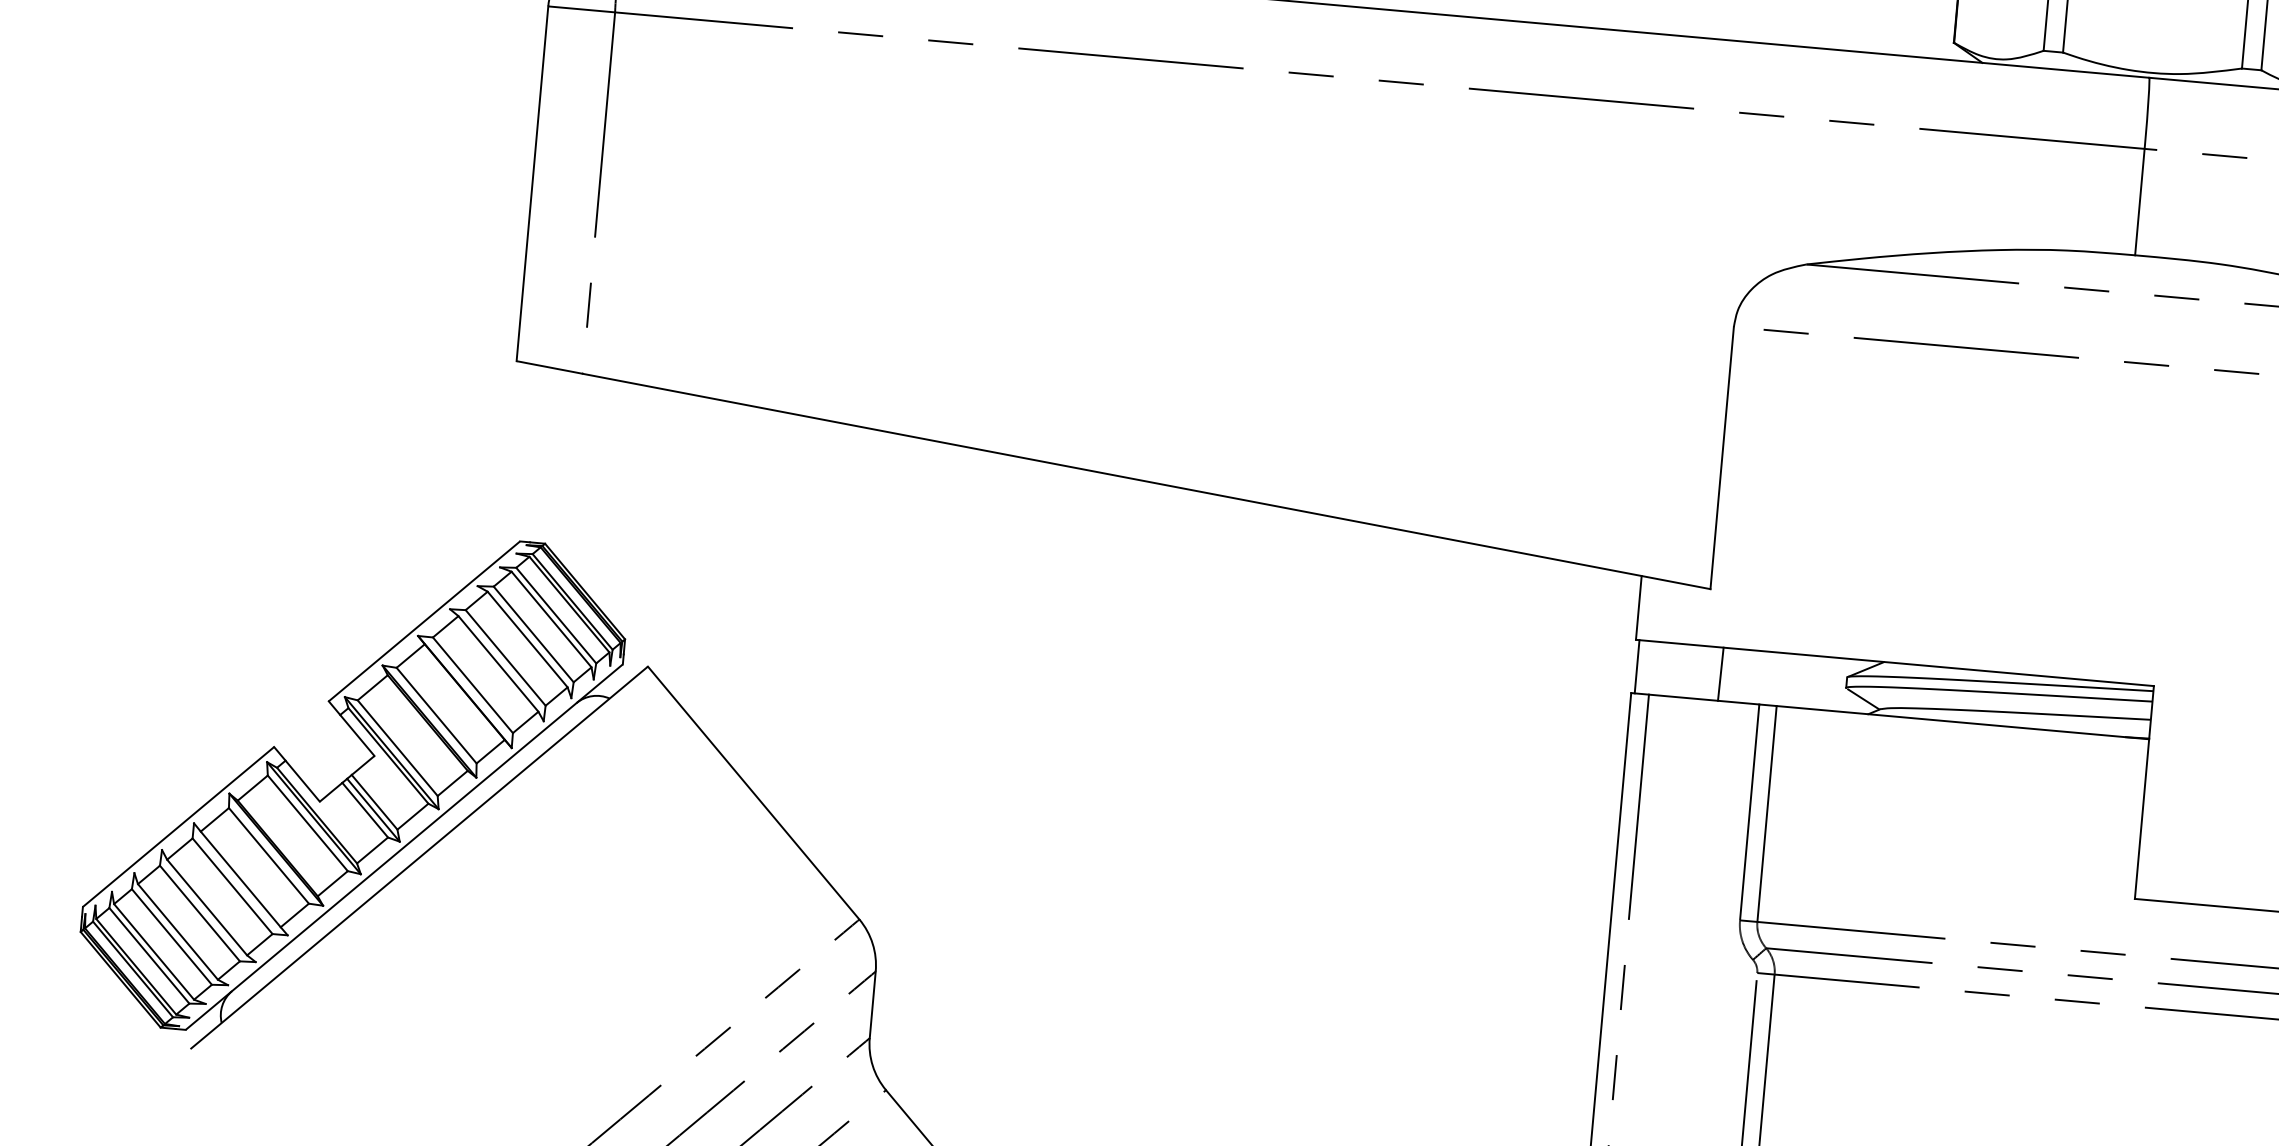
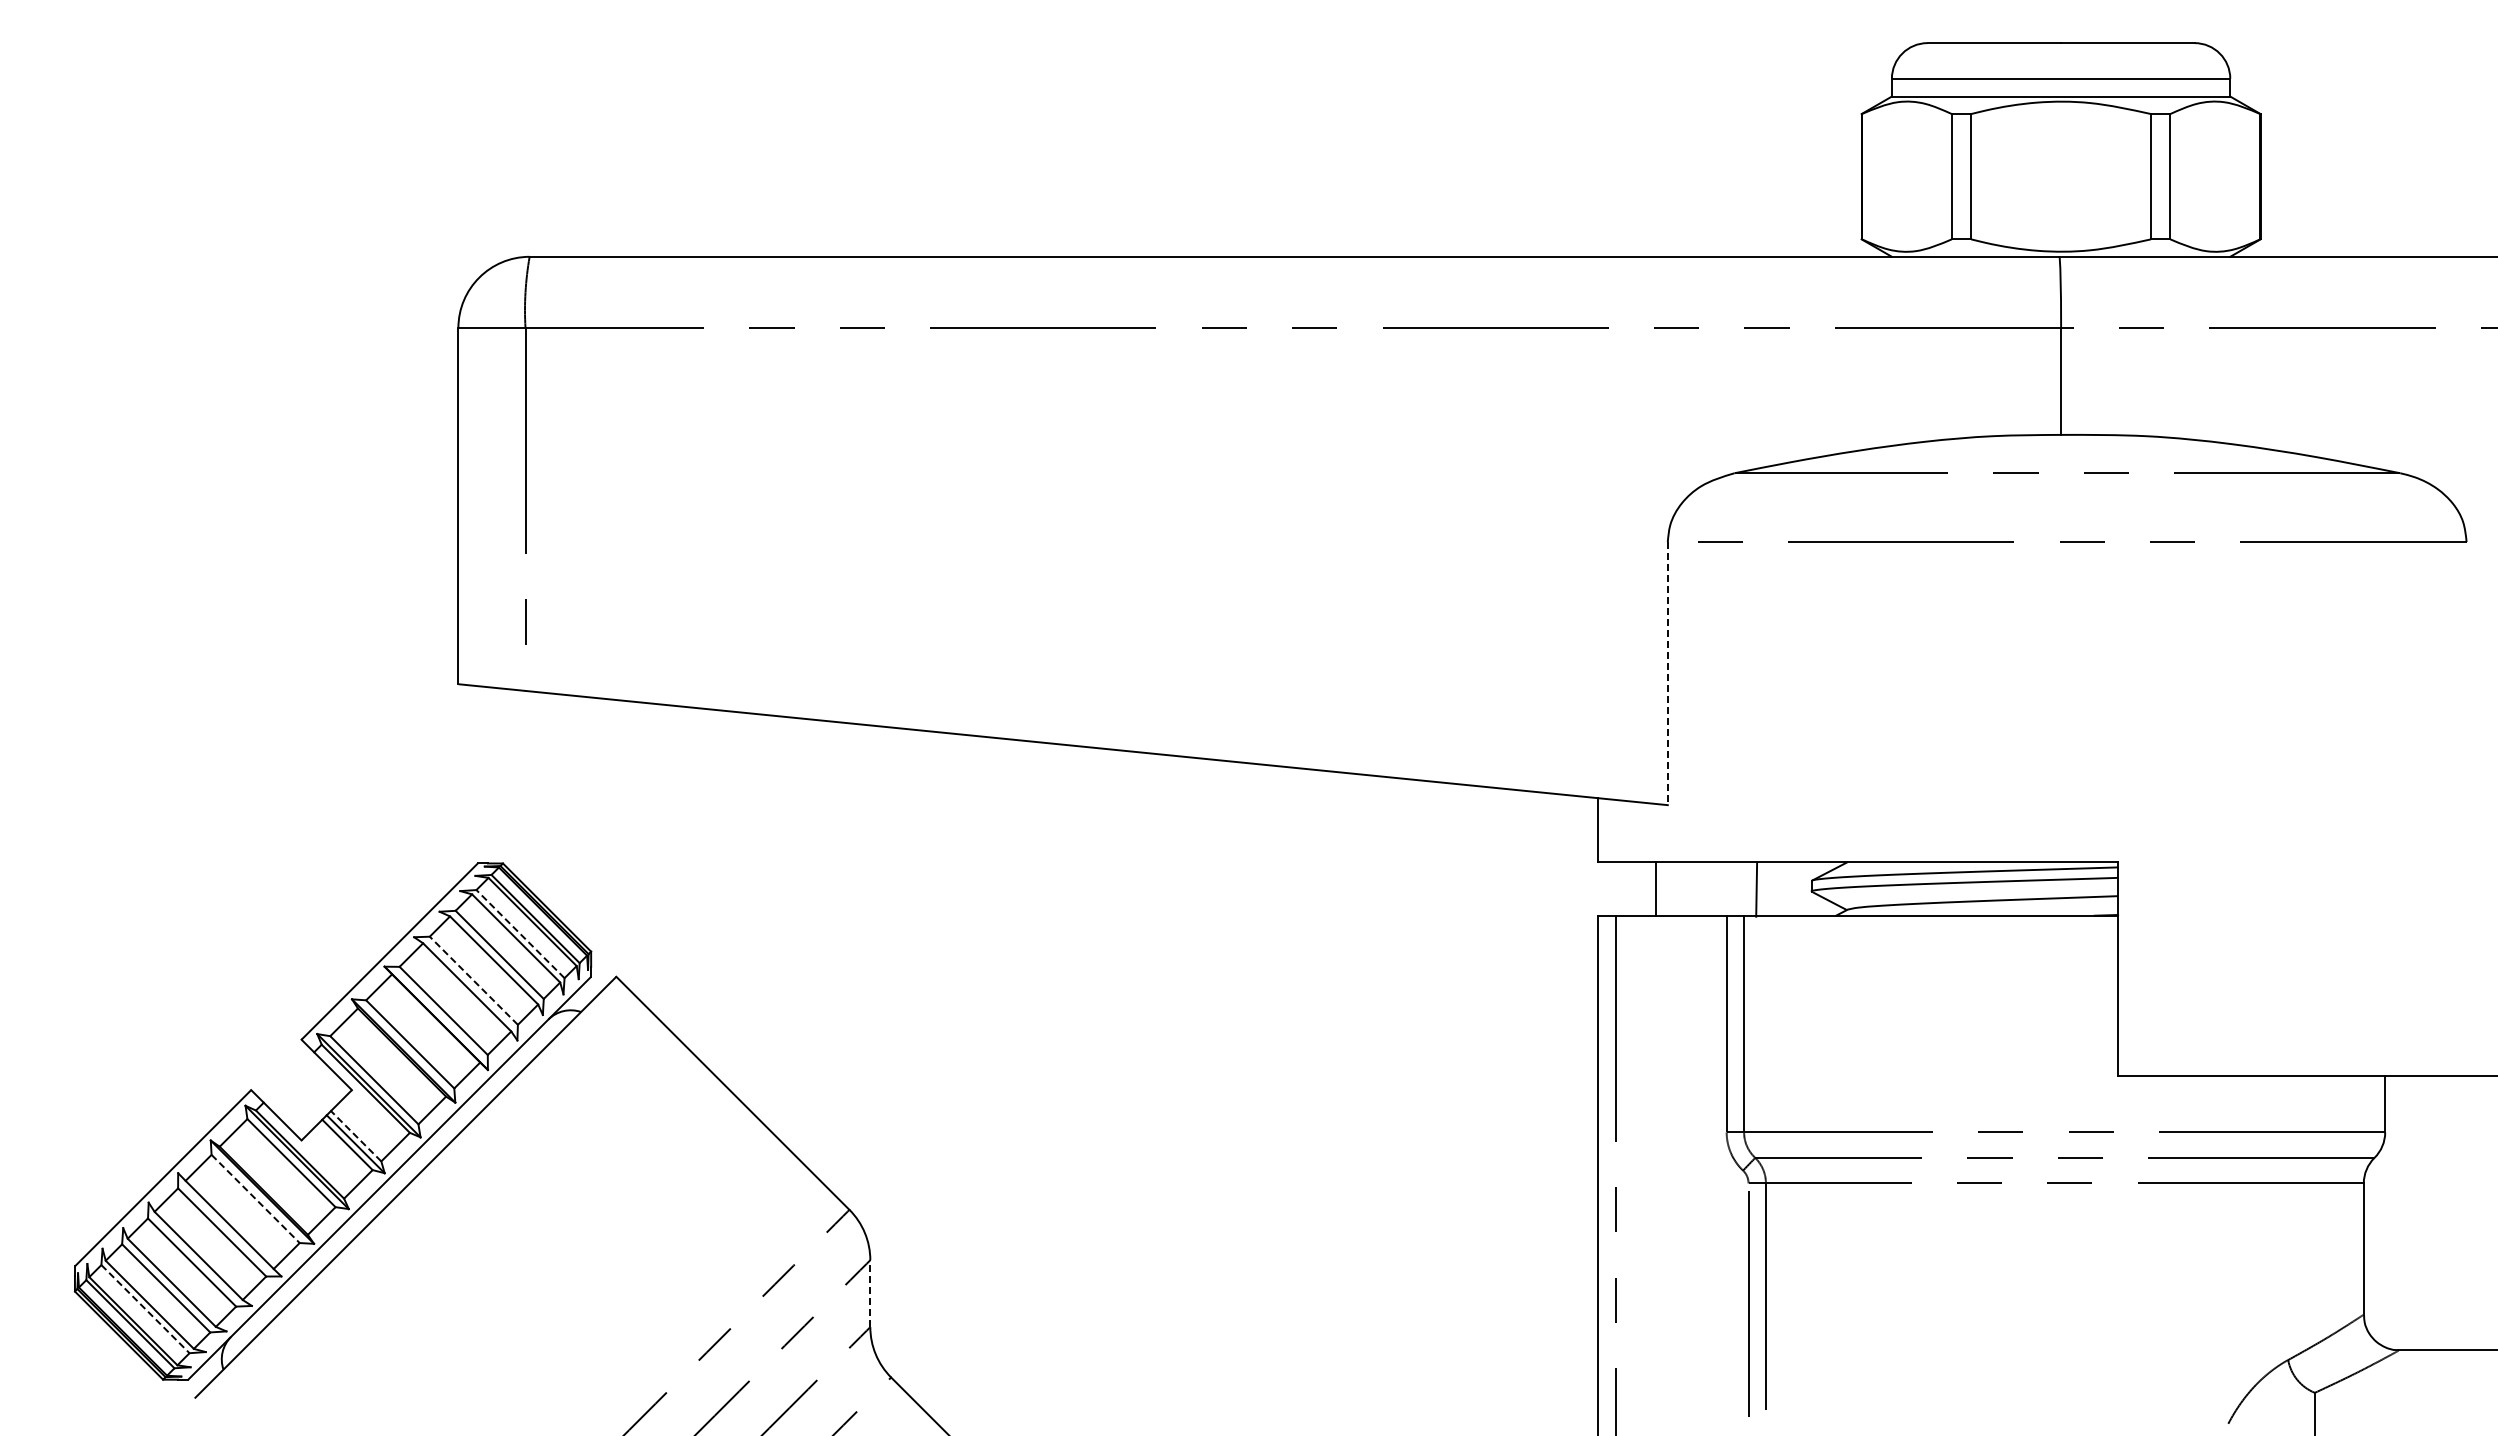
line: (1721, 457) -> (1667, 673), solid -> dashed
line: (556, 614) -> (520, 933), solid -> dashed
line: (505, 657) -> (473, 980), solid -> dashed
line: (1637, 666) -> (1655, 888), moved
line: (1720, 673) -> (1756, 889), moved
line: (374, 802) -> (356, 1136), solid -> dashed
line: (269, 856) -> (256, 1199), solid -> dashed
line: (149, 956) -> (145, 1309), solid -> dashed
line: (872, 1004) -> (870, 1293), solid -> dashed

